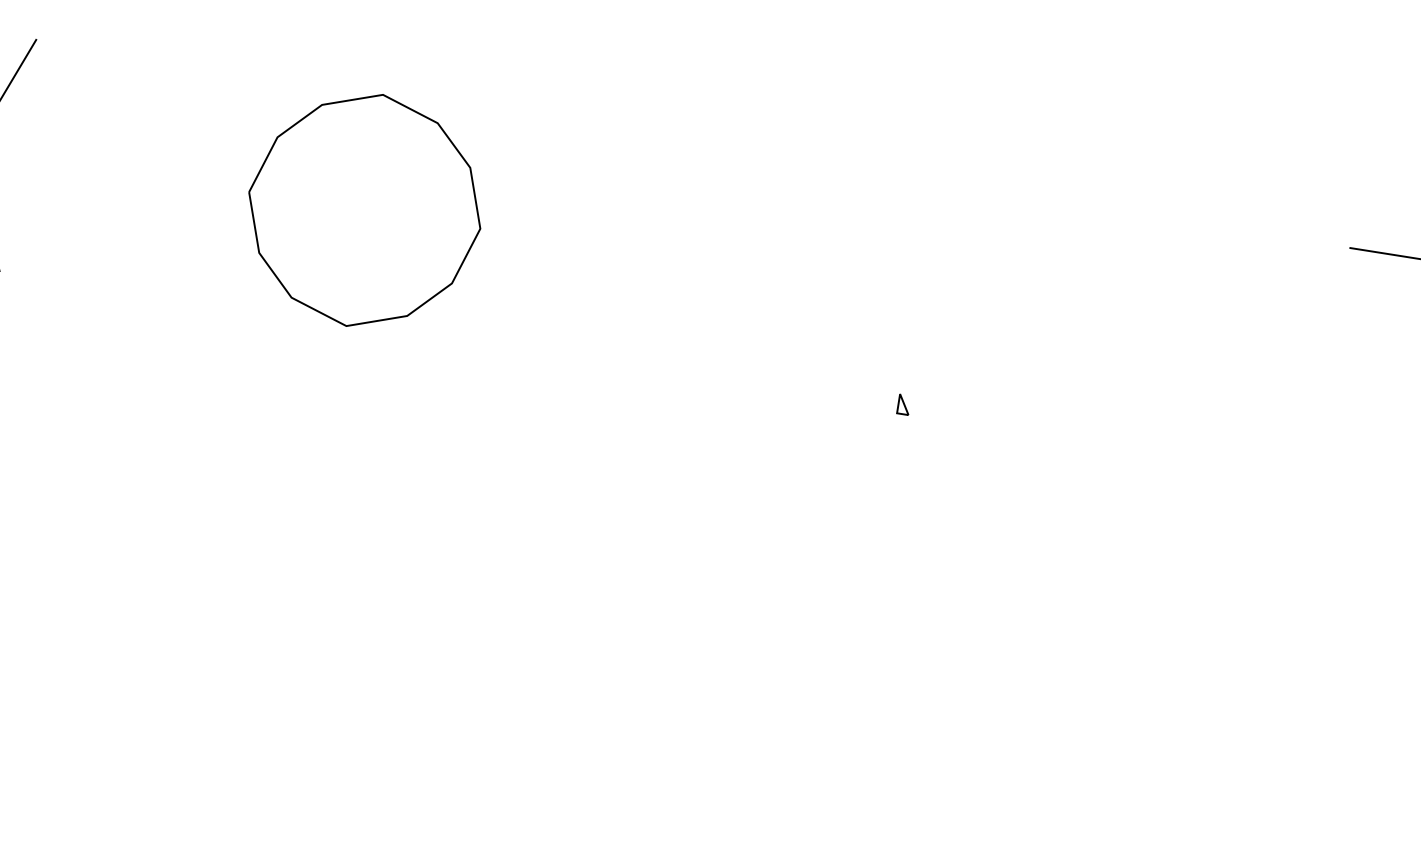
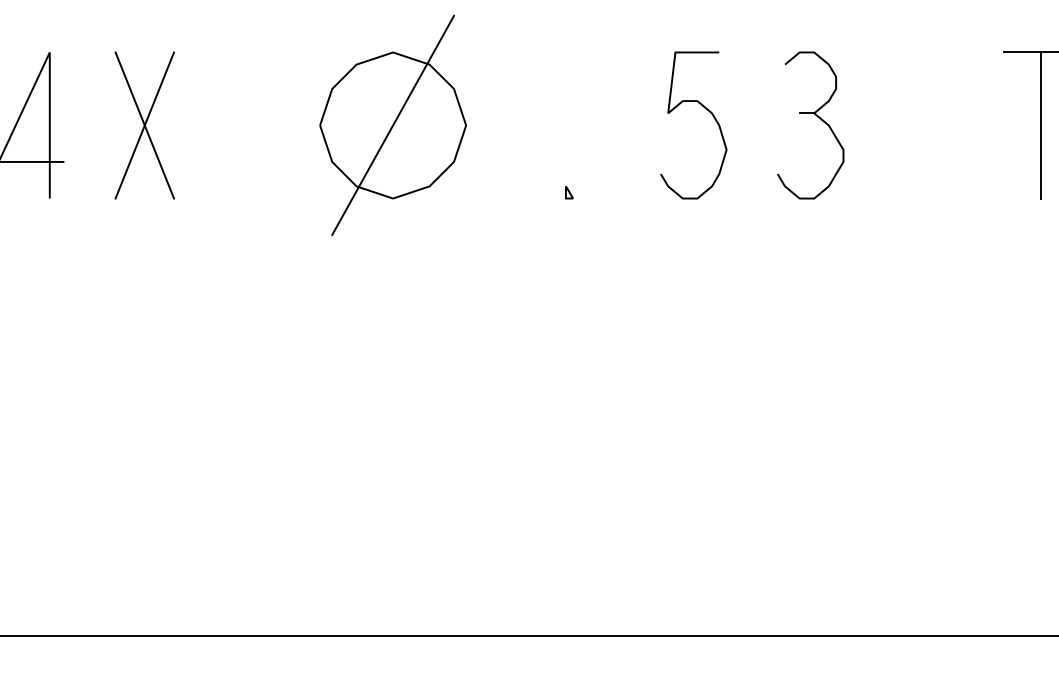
line: (365, 210) -> (393, 125), added
curve: (863, 263) -> (705, 109), added
part: (1038, 304) -> (817, 117), added
line: (1389, 372) -> (1040, 125), added
part: (904, 404) -> (569, 192), moved

